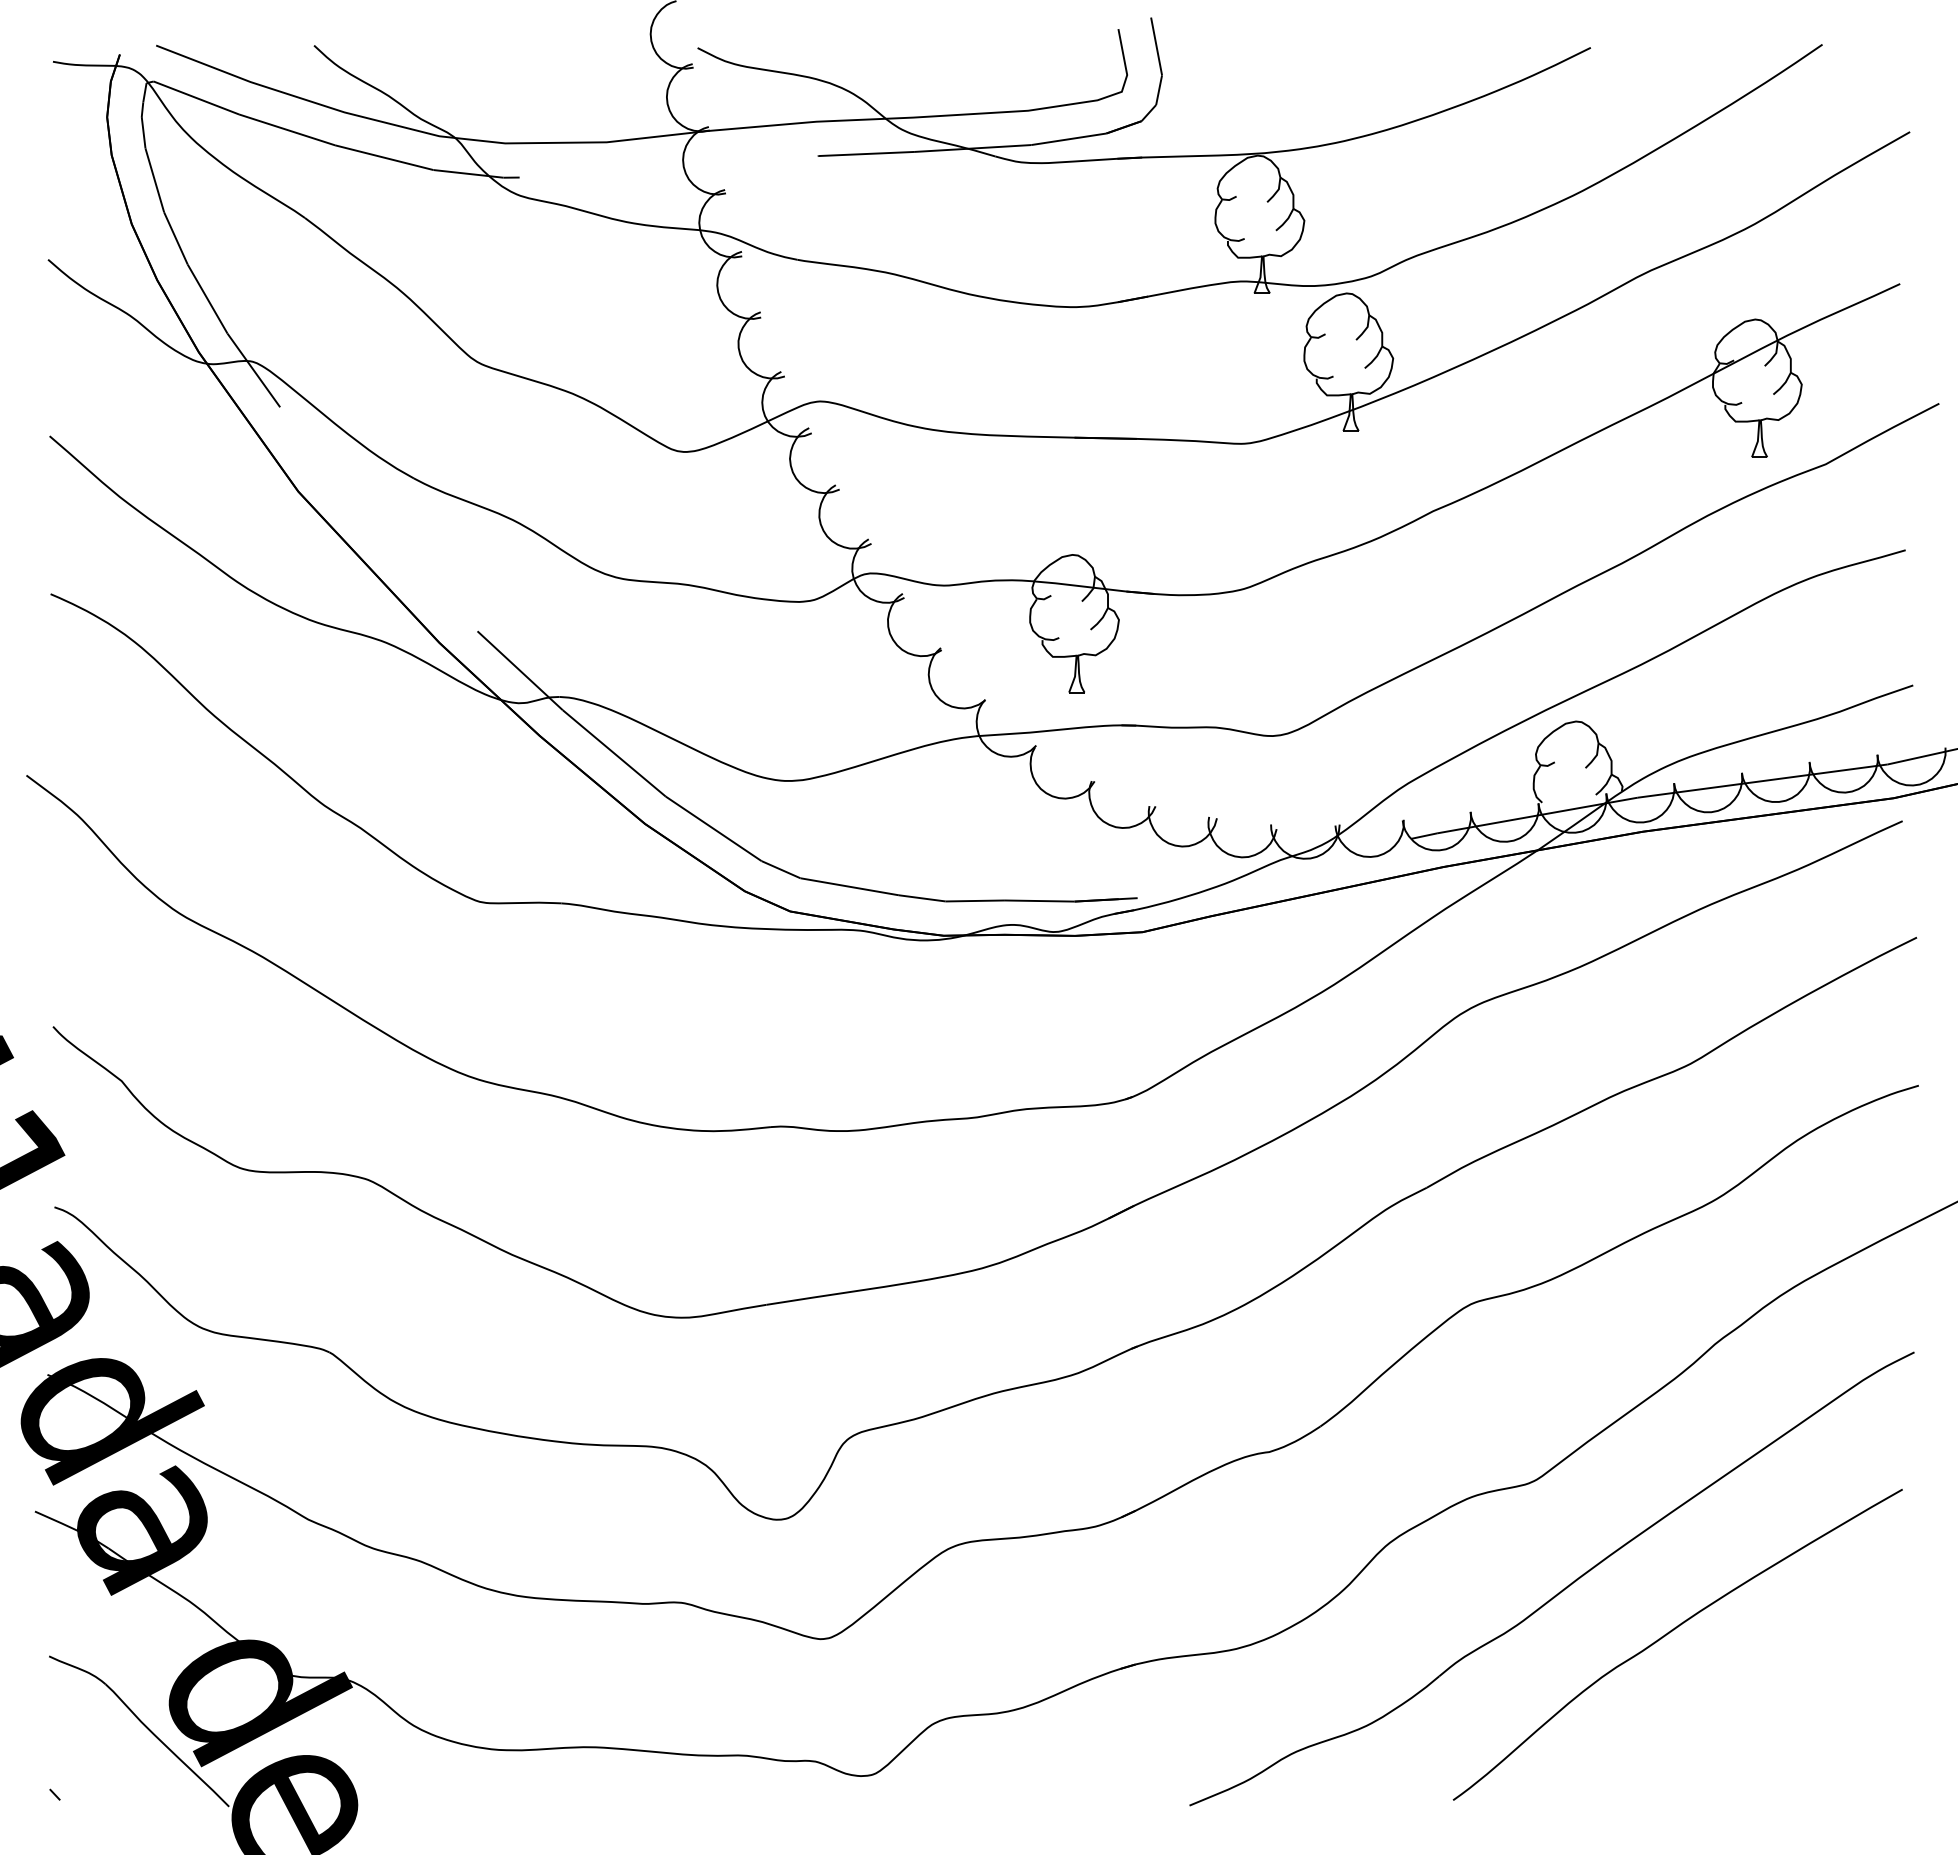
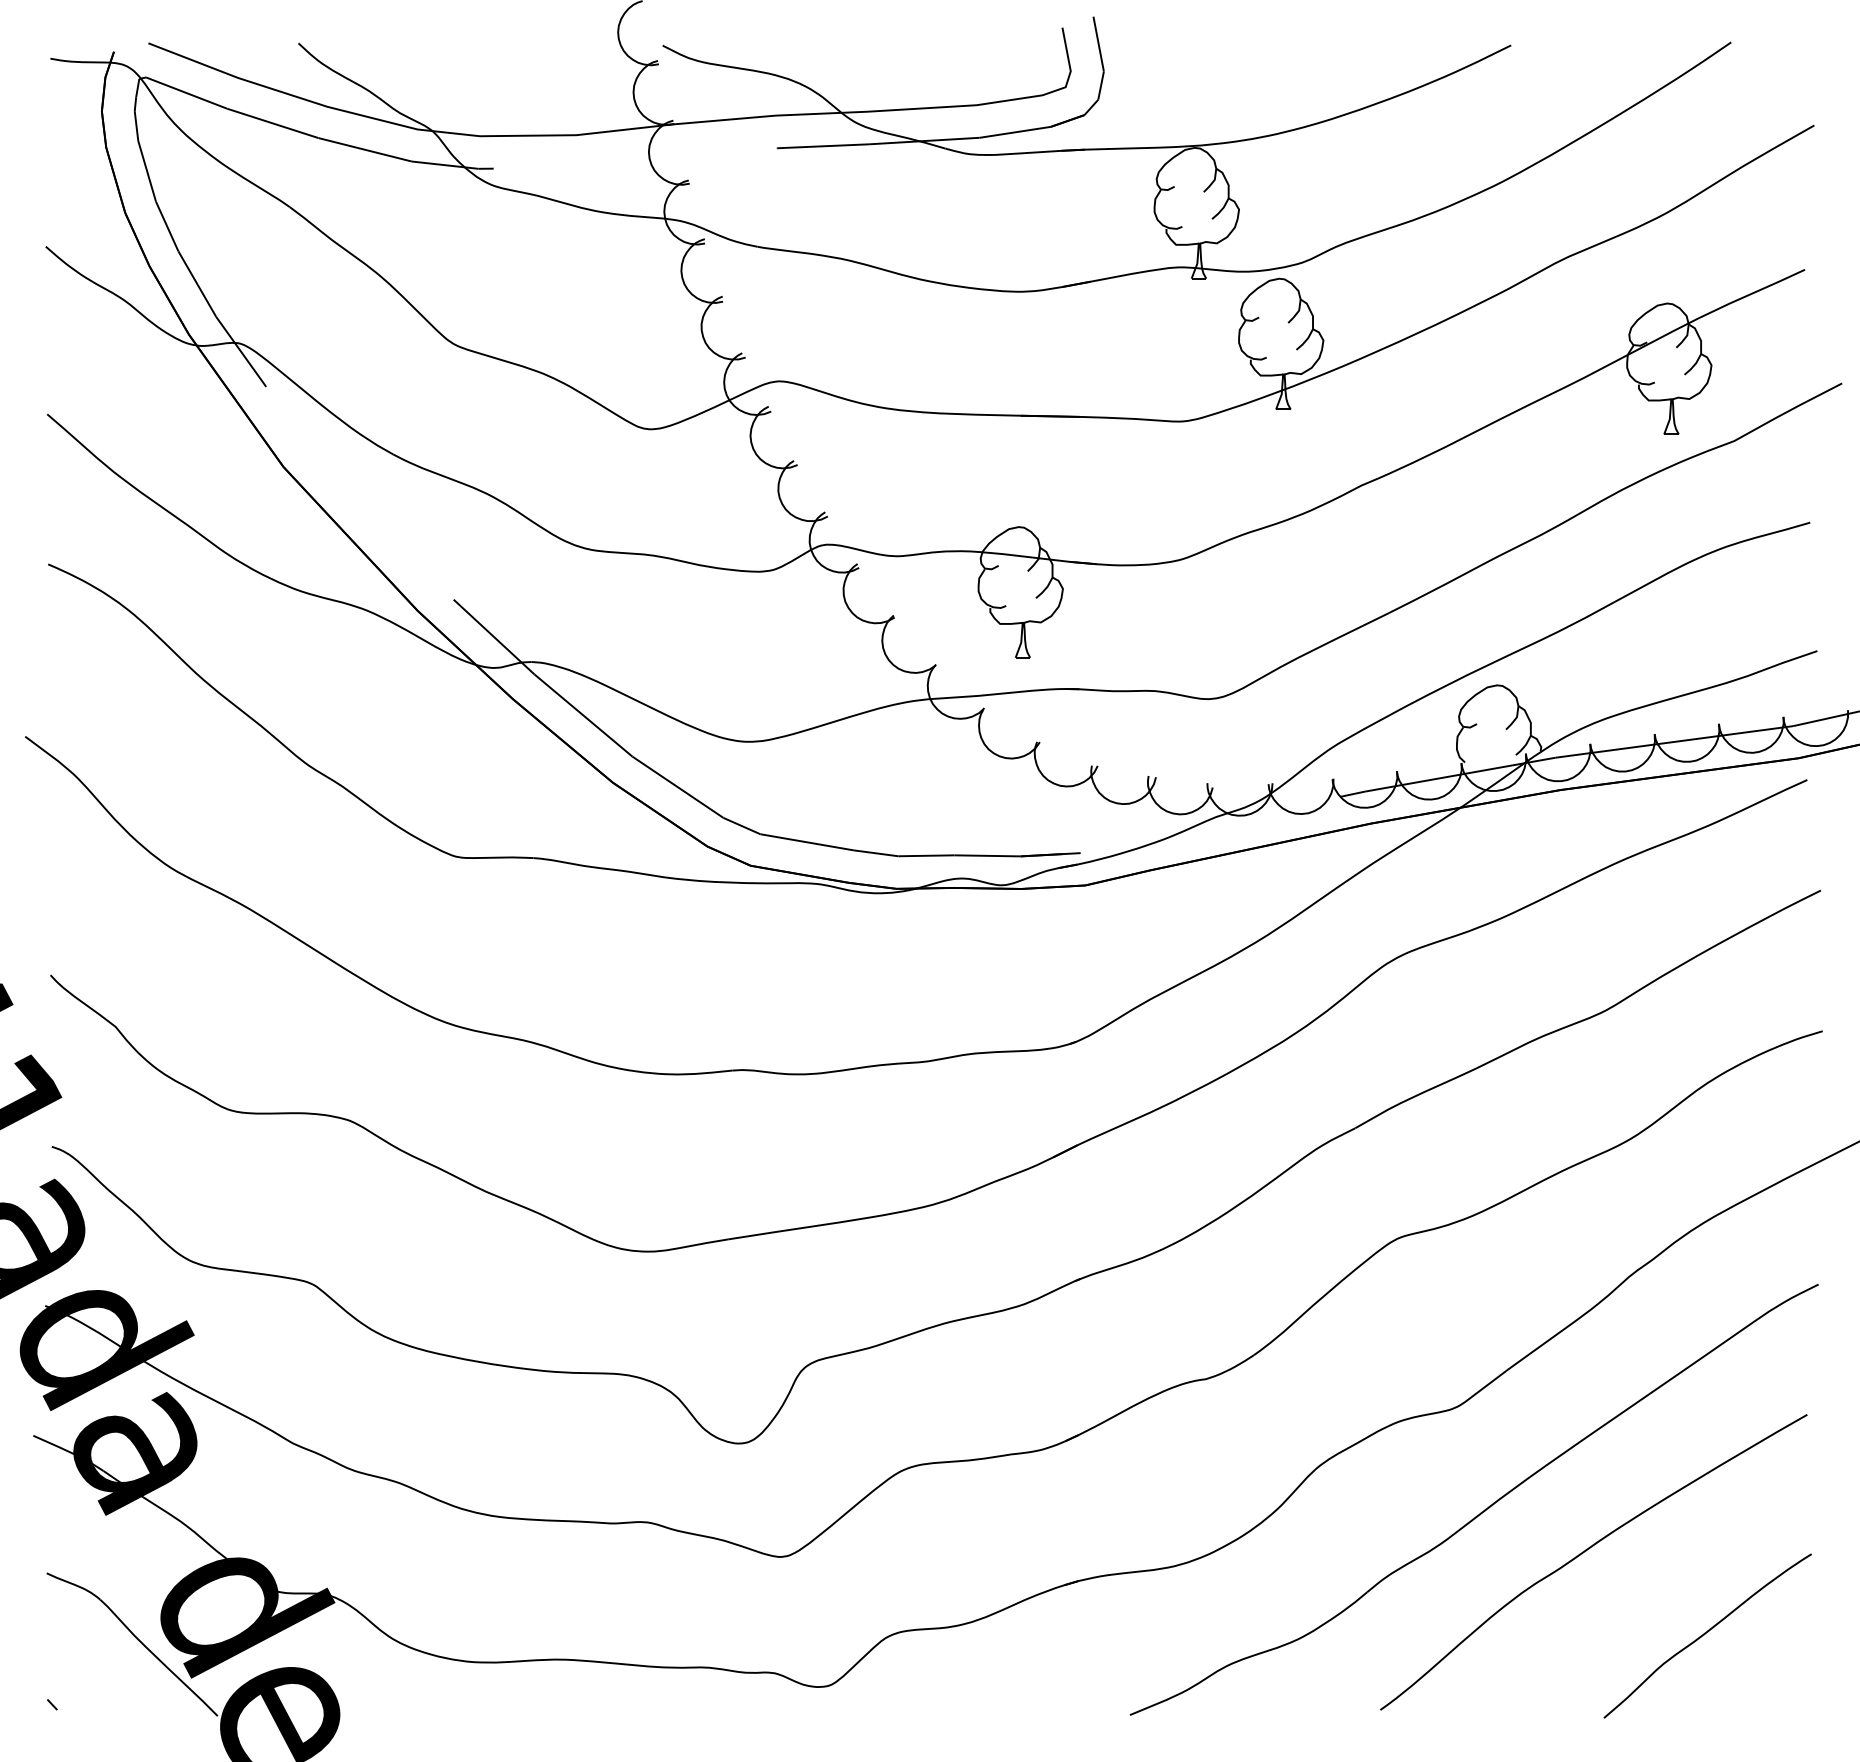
curve: (1796, 1719) -> (1706, 1633), added

